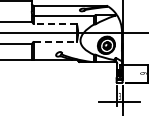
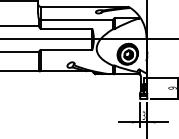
line: (55, 23) -> (66, 28), dashed -> solid
line: (55, 41) -> (66, 49), dashed -> solid

